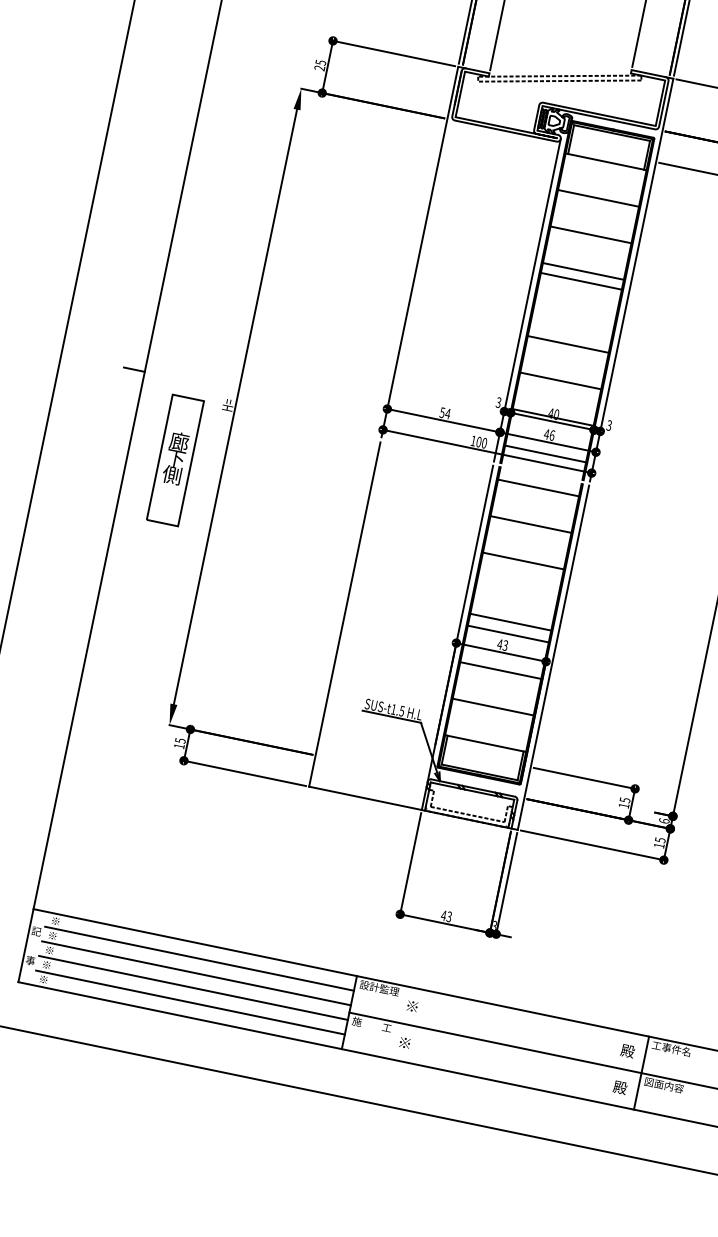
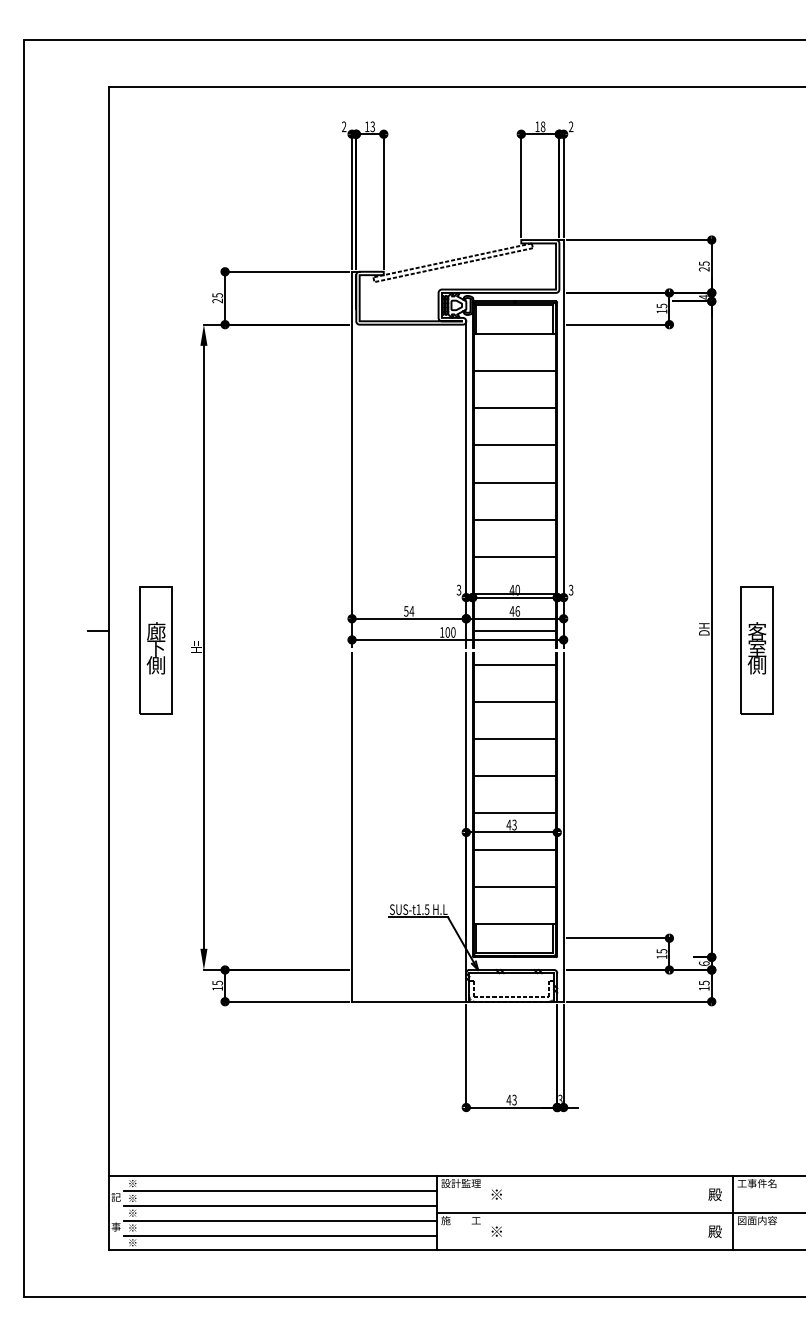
line: (580, 281) -> (514, 482), moved
part: (174, 460) -> (155, 650), moved
line: (510, 622) -> (514, 776), moved

